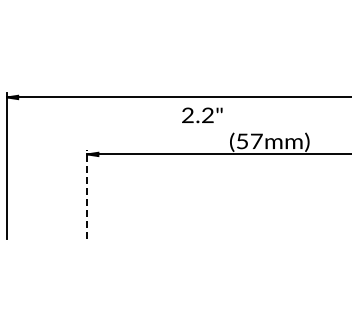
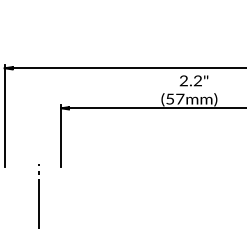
text: (202, 115) -> (194, 80), moved
line: (87, 193) -> (61, 135), dashed -> solid
line: (55, 279) -> (38, 196), added

